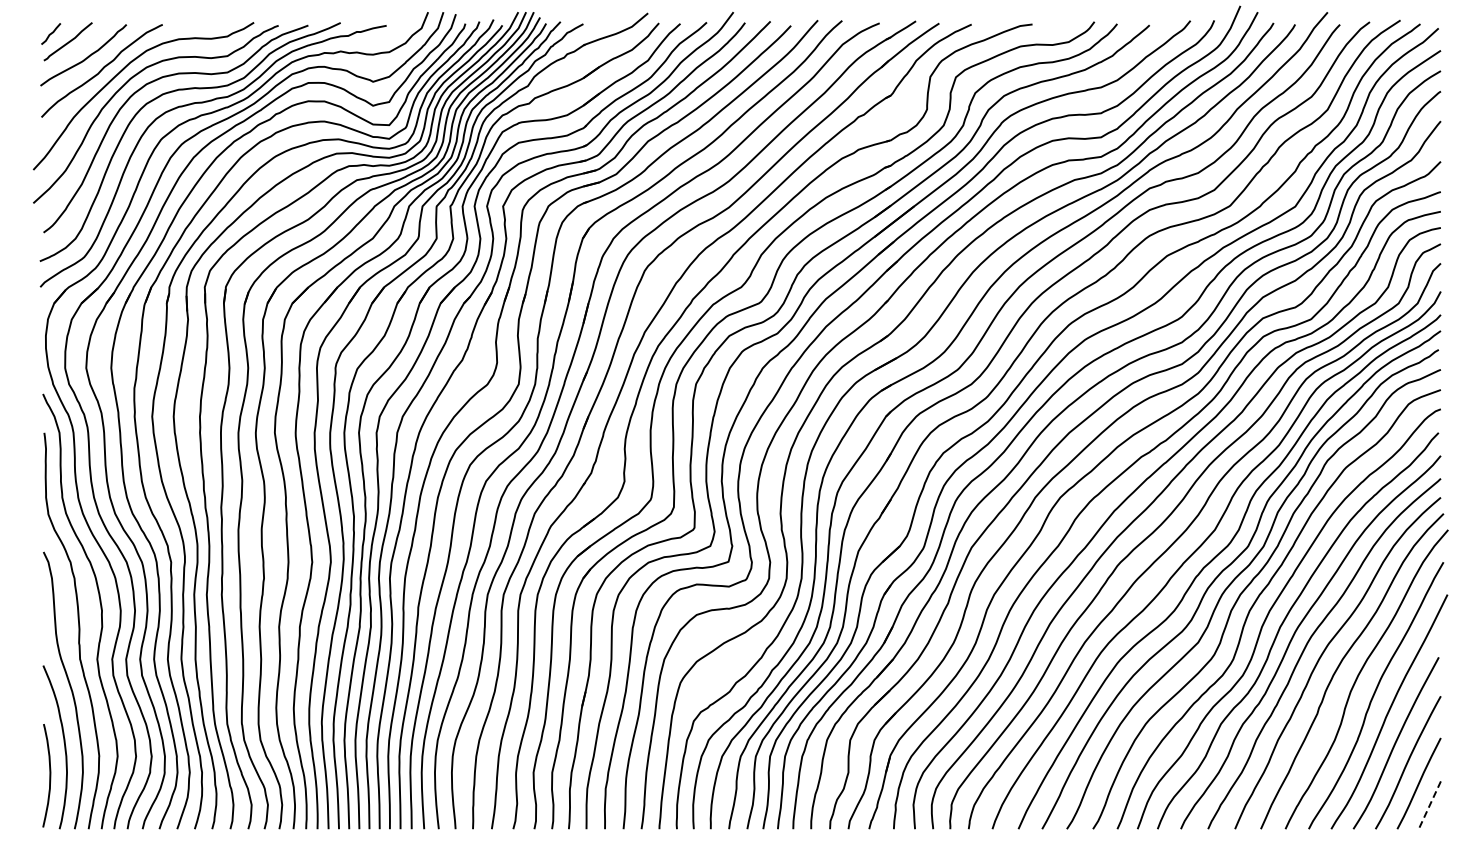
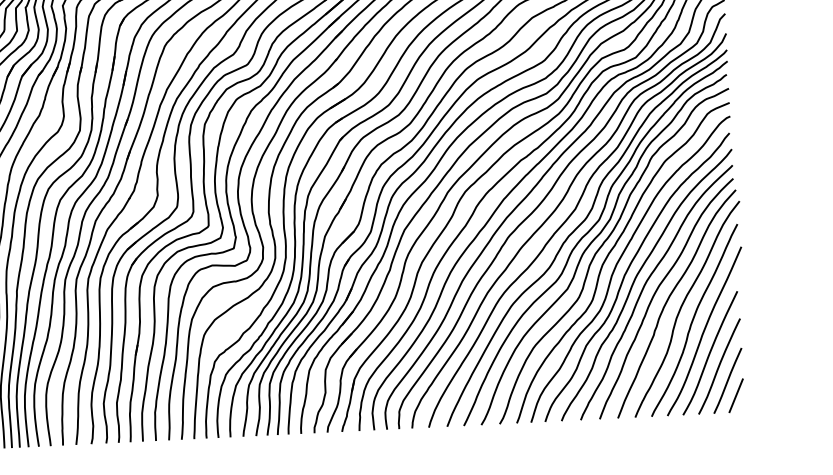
line: (1429, 805) -> (735, 395), dashed -> solid

